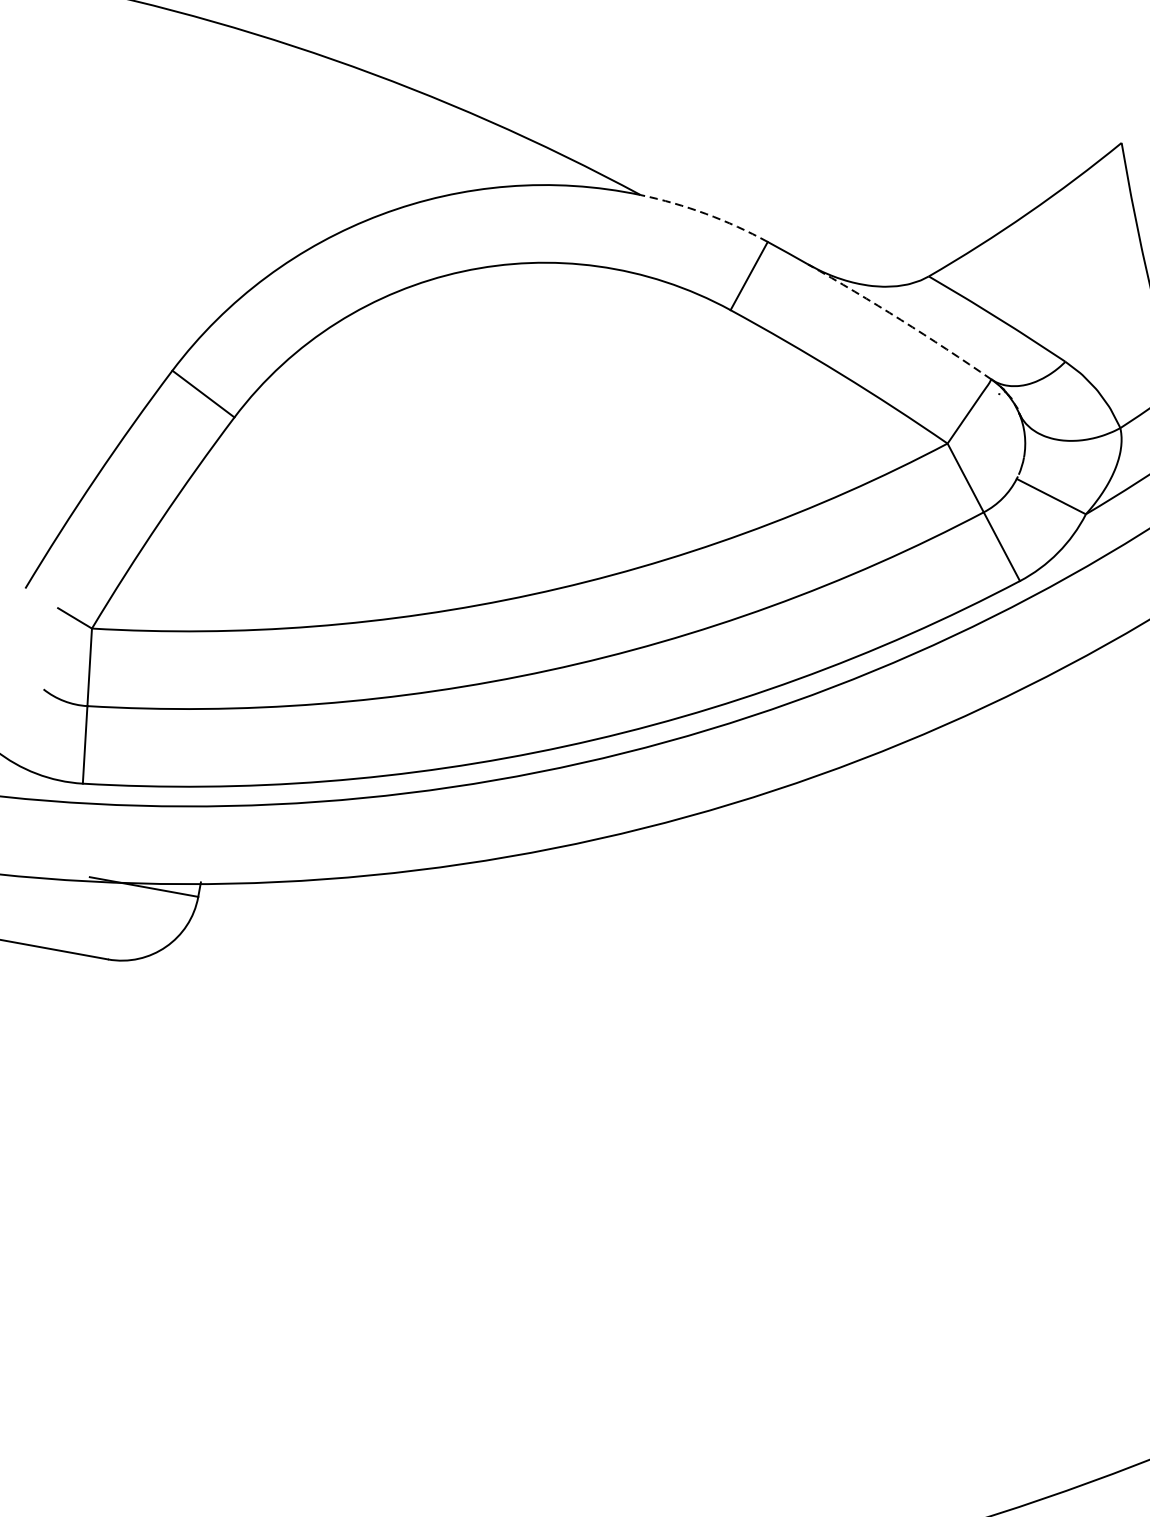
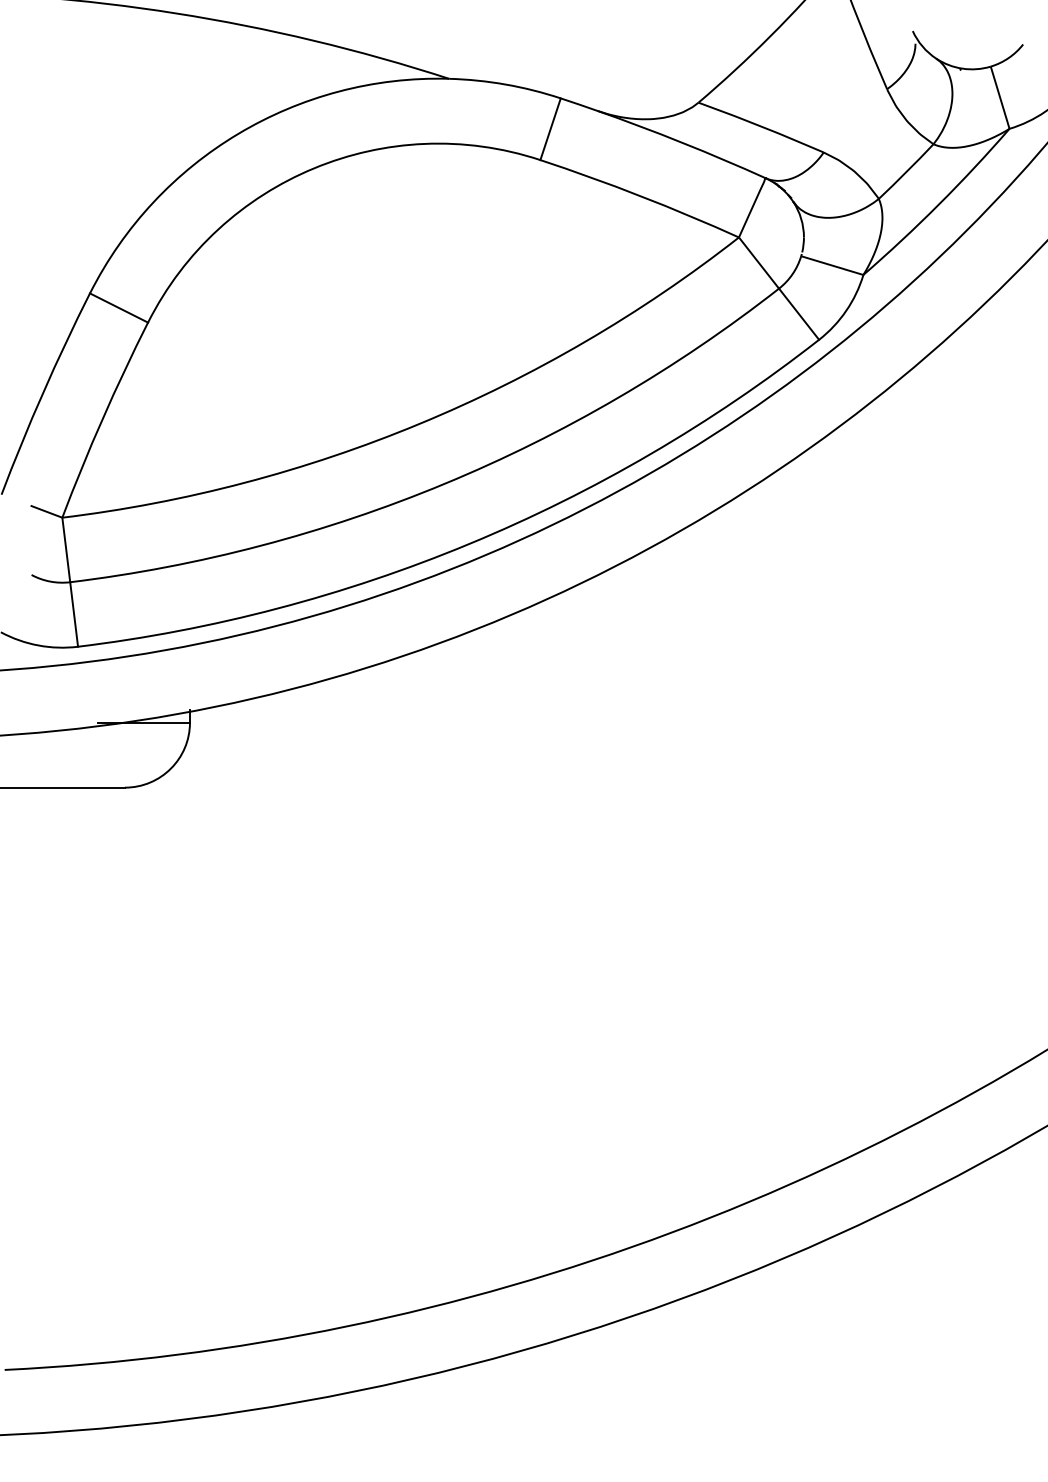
arc: (705, 213) -> (505, 84), dashed -> solid
arc: (901, 319) -> (682, 142), dashed -> solid

